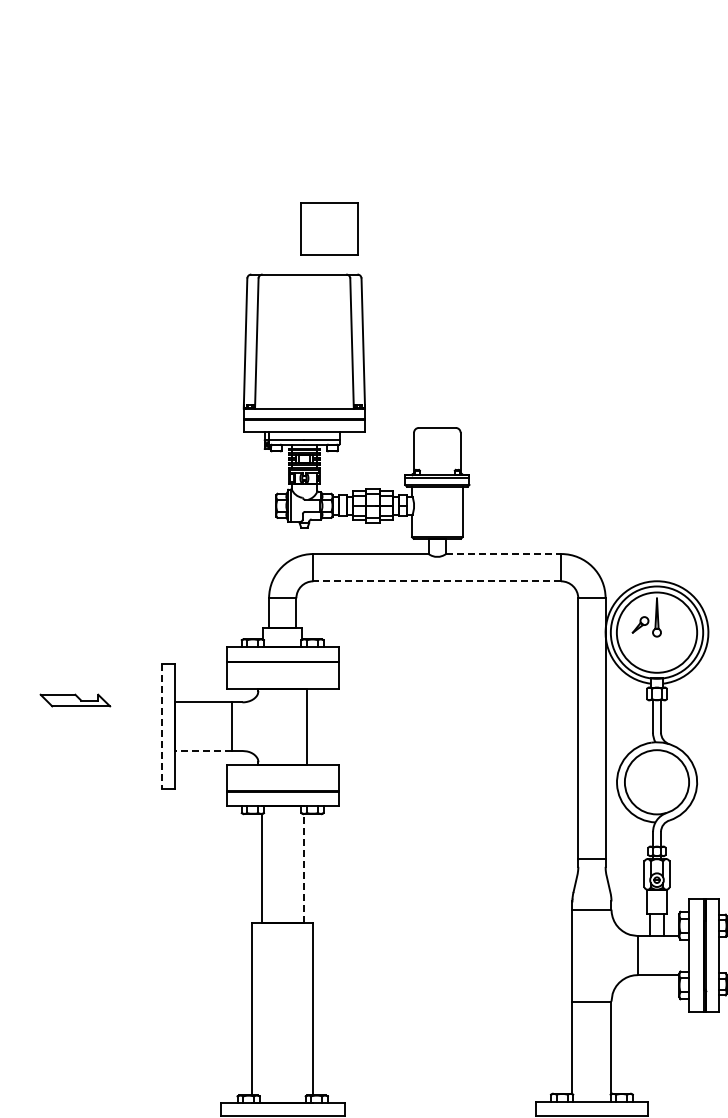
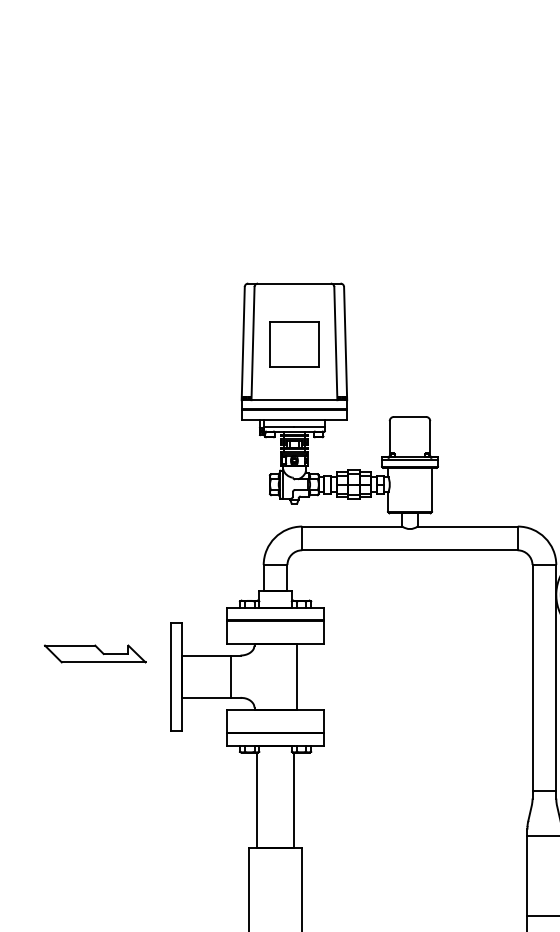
part: (329, 228) -> (294, 344), moved
line: (503, 554) -> (467, 526), dashed -> solid
line: (436, 581) -> (409, 550), dashed -> solid
part: (75, 700) -> (95, 653), size x1.67
line: (162, 727) -> (171, 677), dashed -> solid
line: (202, 750) -> (205, 697), dashed -> solid
line: (303, 868) -> (293, 799), dashed -> solid

